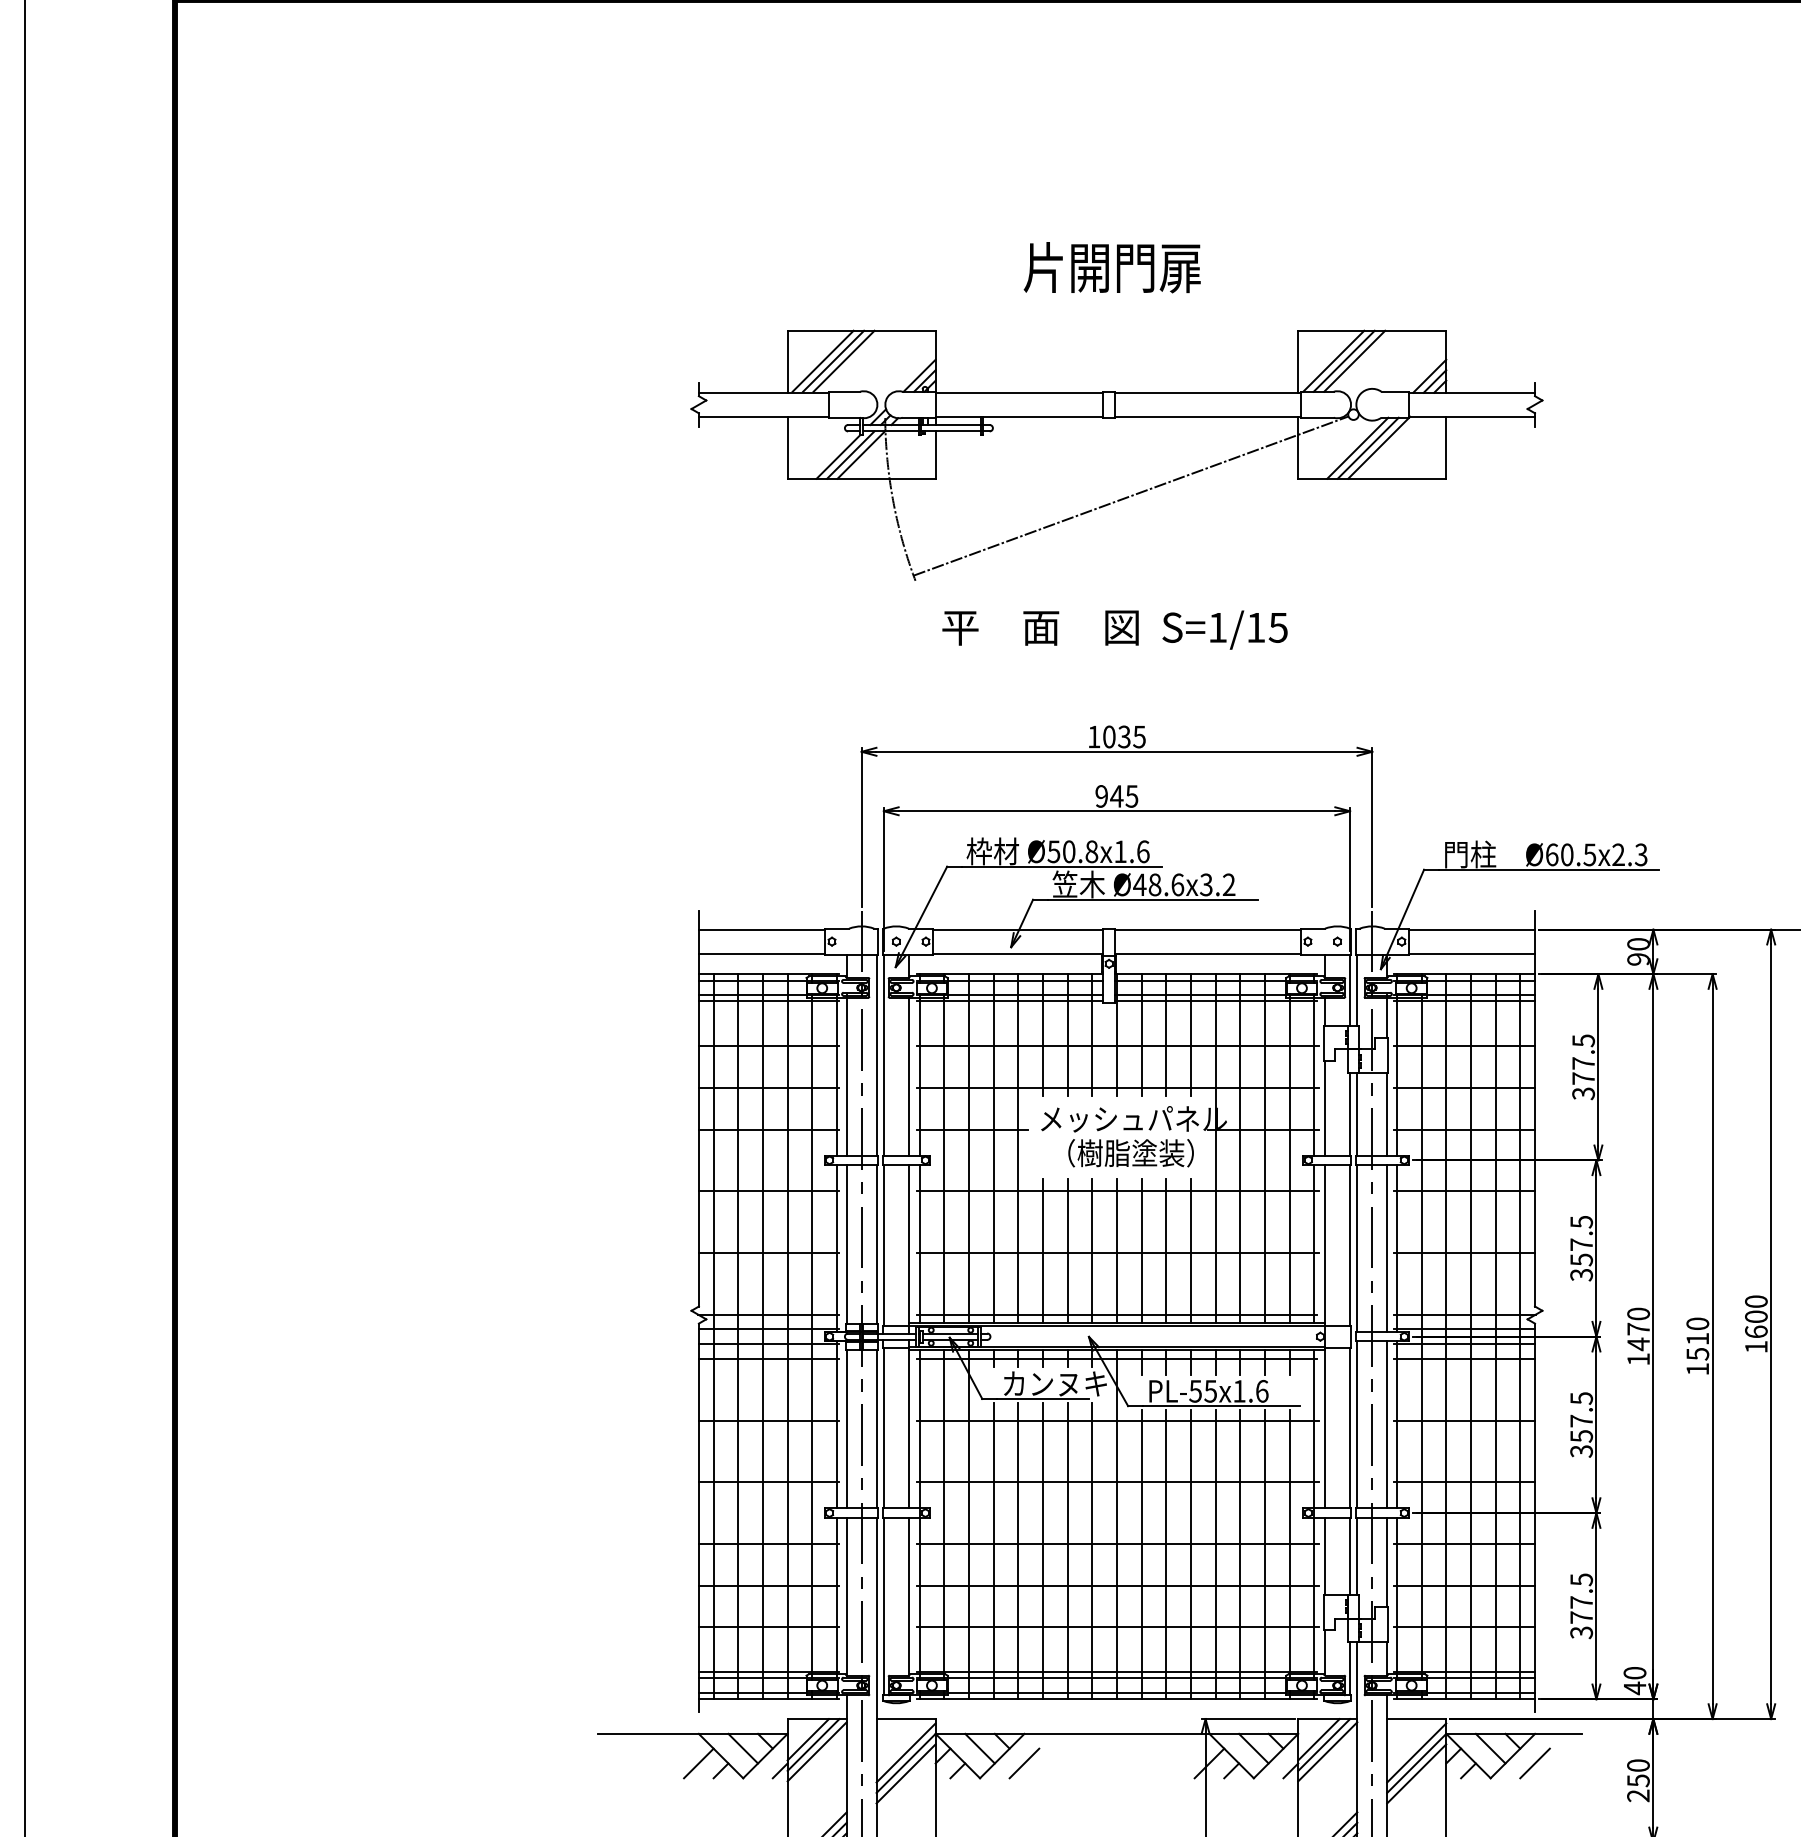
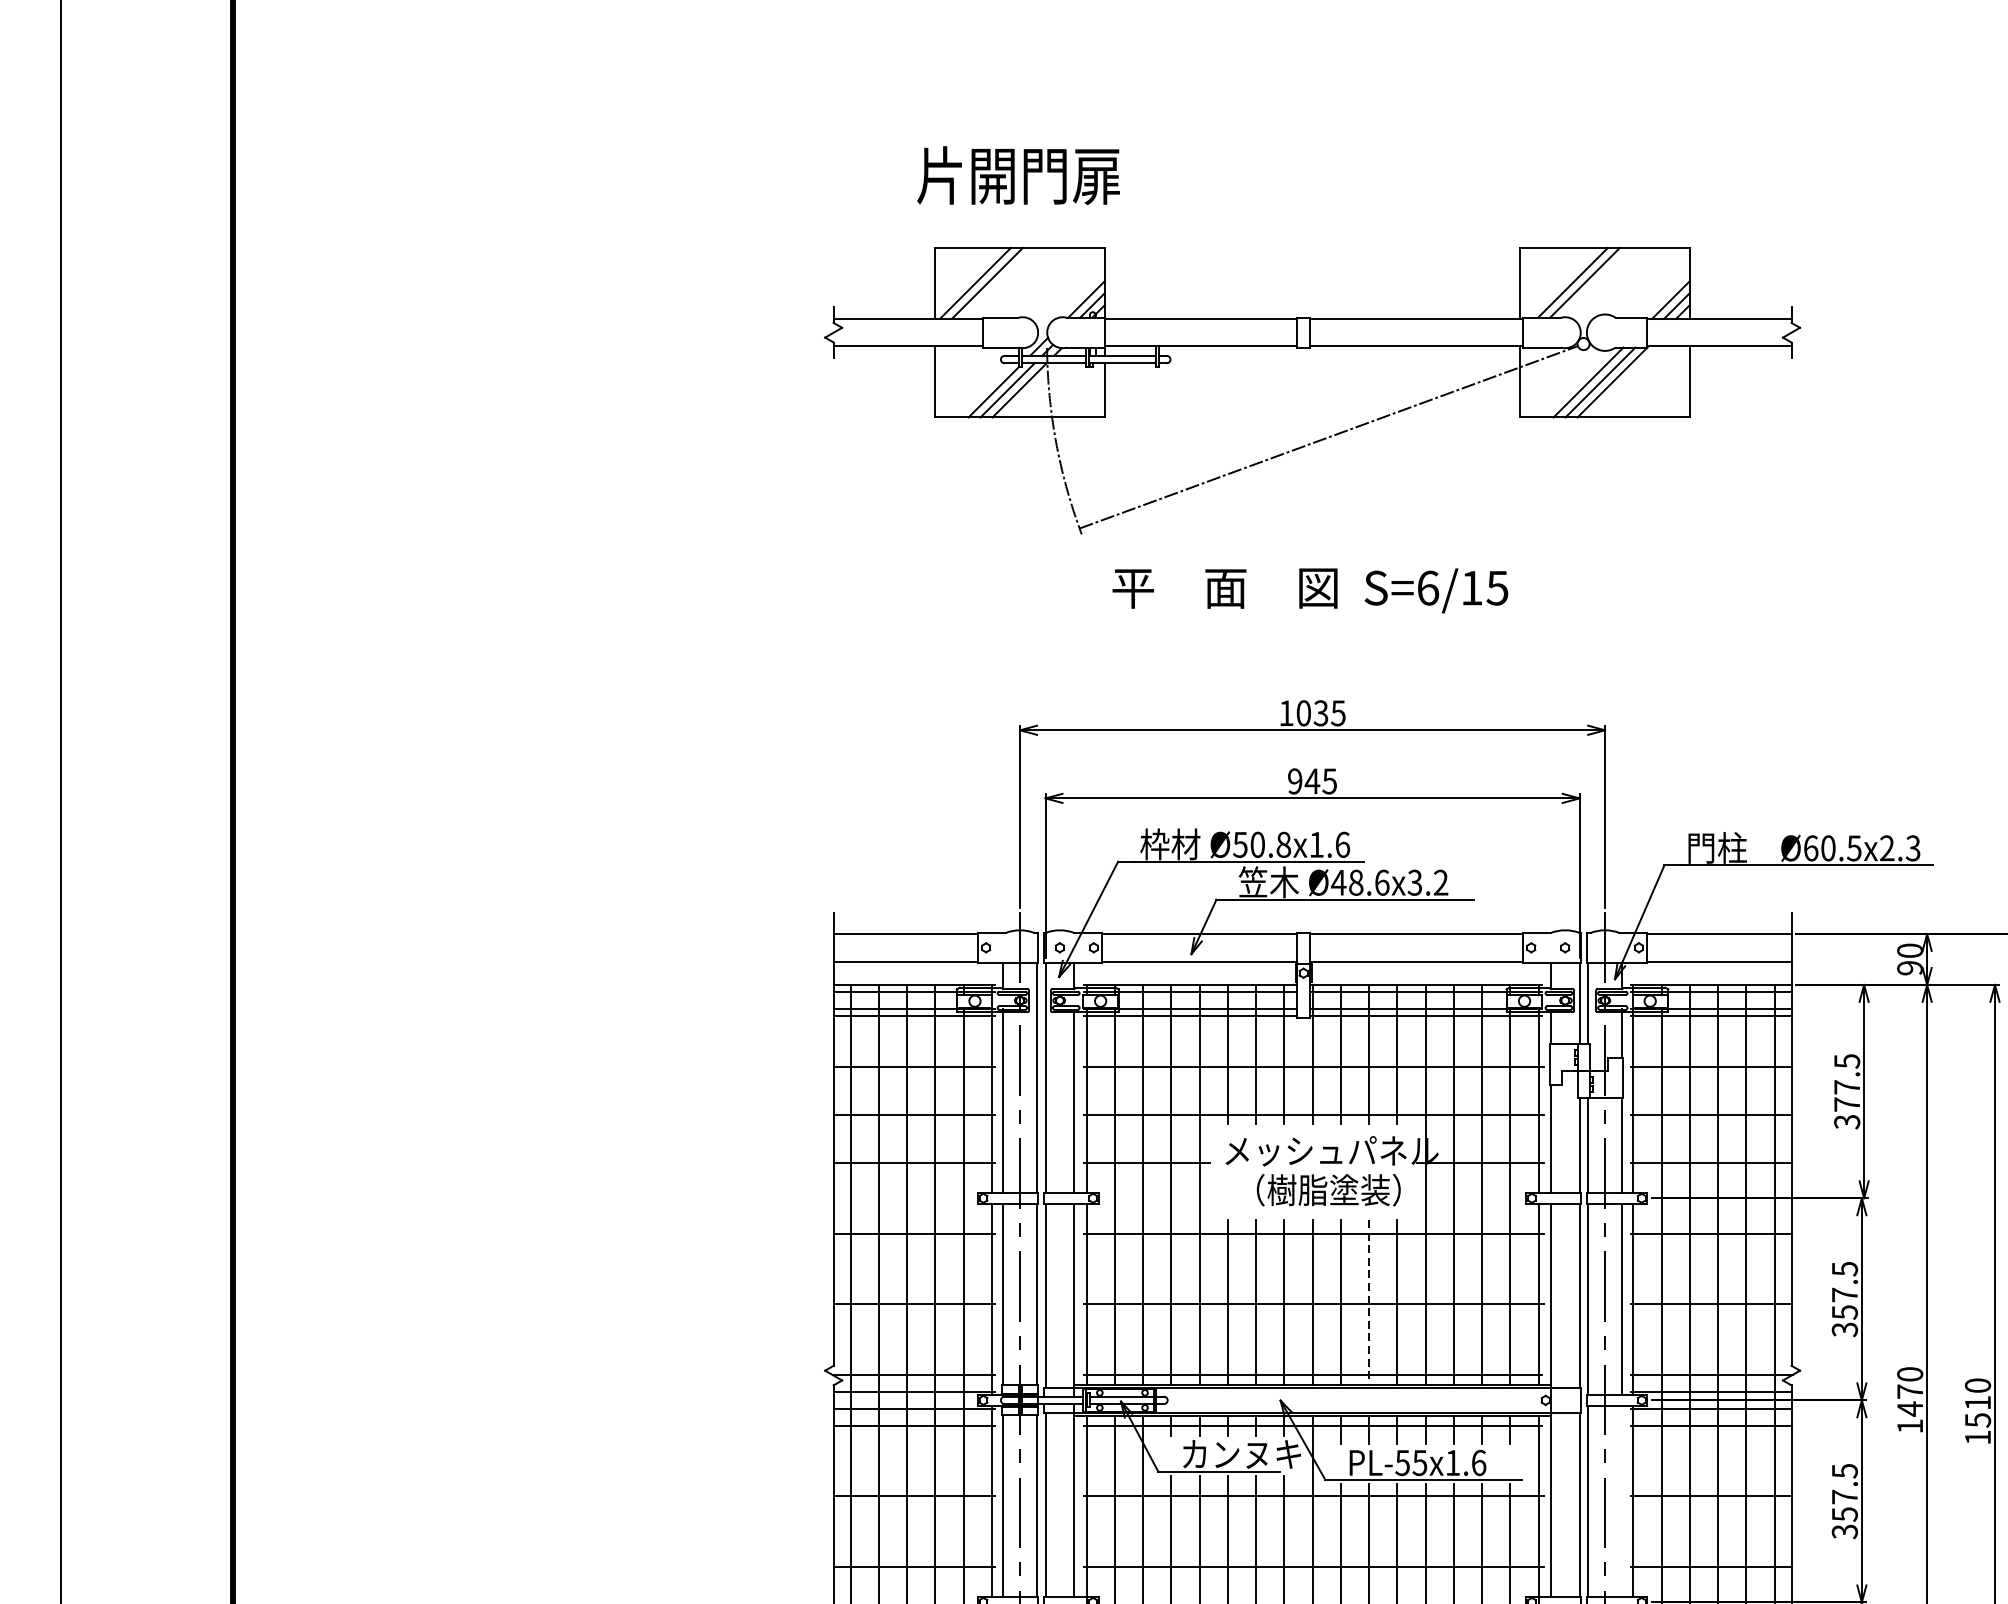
text: (1111, 267) -> (1017, 175), moved
line: (843, 360) -> (999, 282), removed
line: (1333, 360) -> (1560, 282), removed
text: (1218, 627) -> (1428, 587), S=1/15 -> S=6/15
line: (1166, 1251) -> (1369, 1302), solid -> dashed
line: (1387, 1424) -> (1622, 1500), removed

